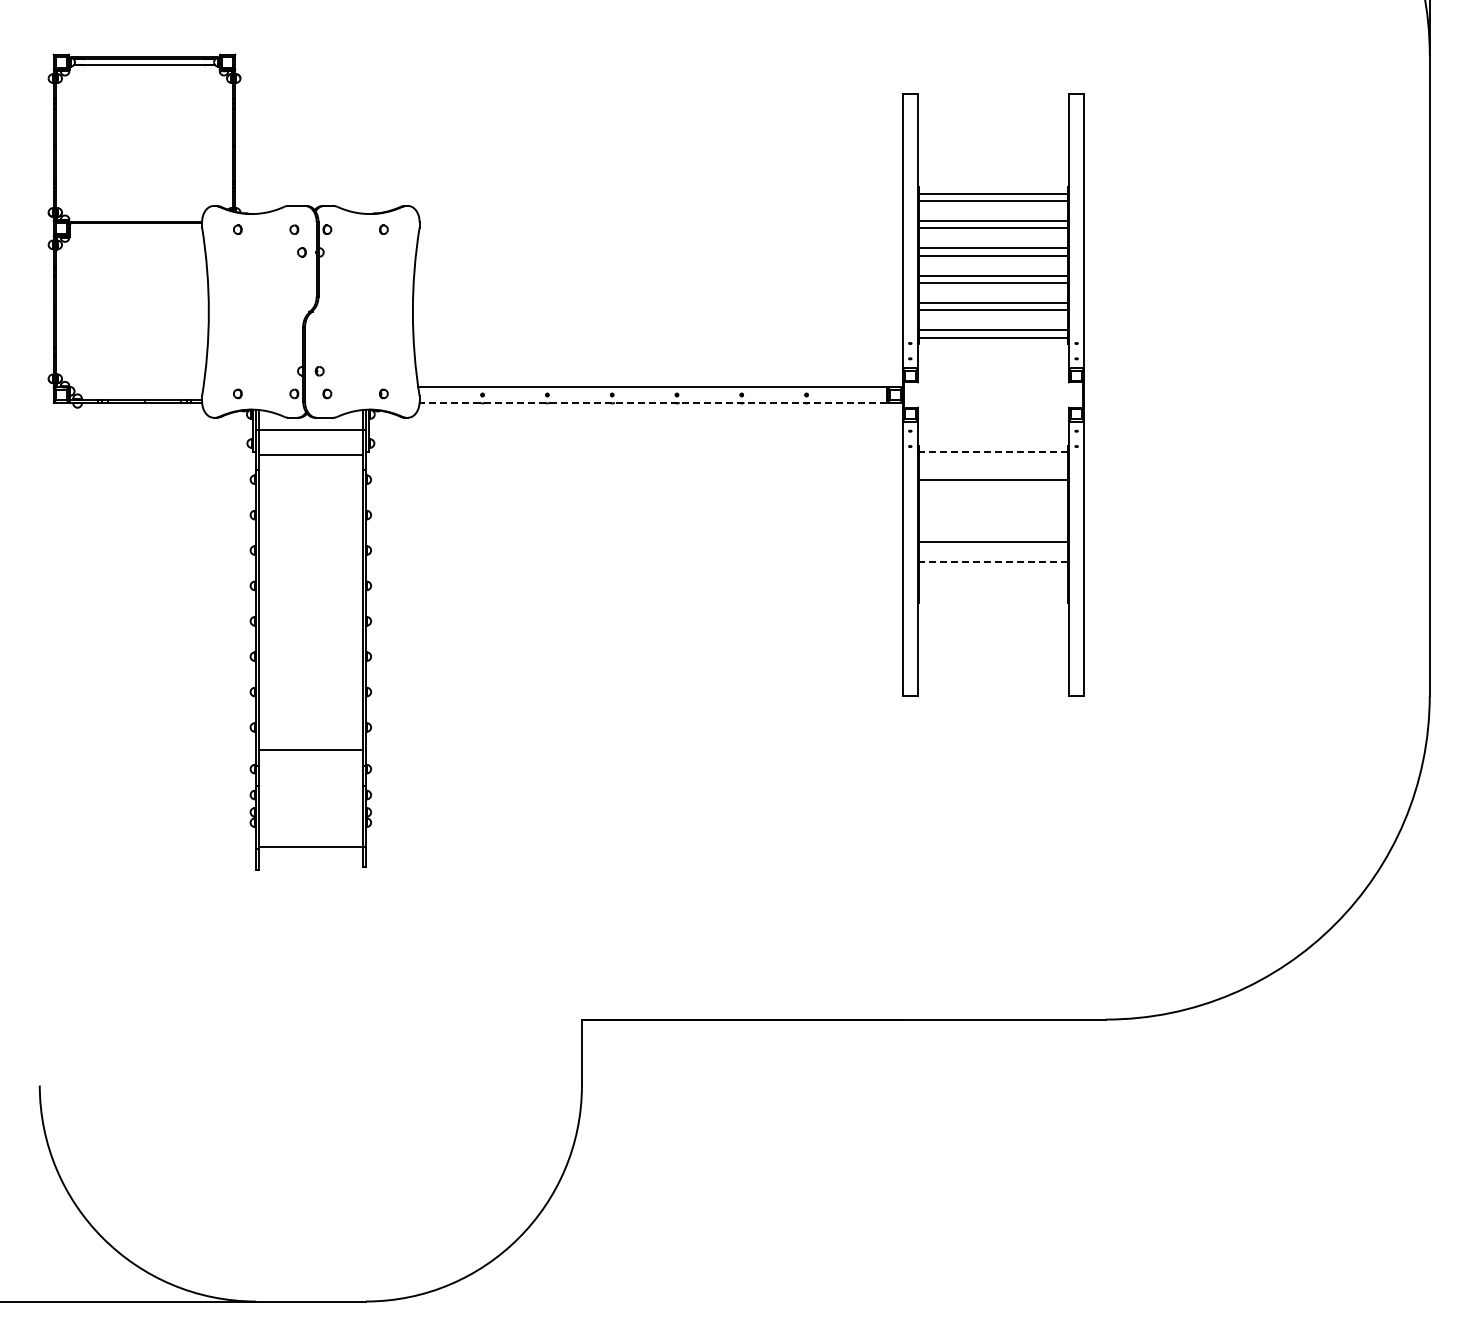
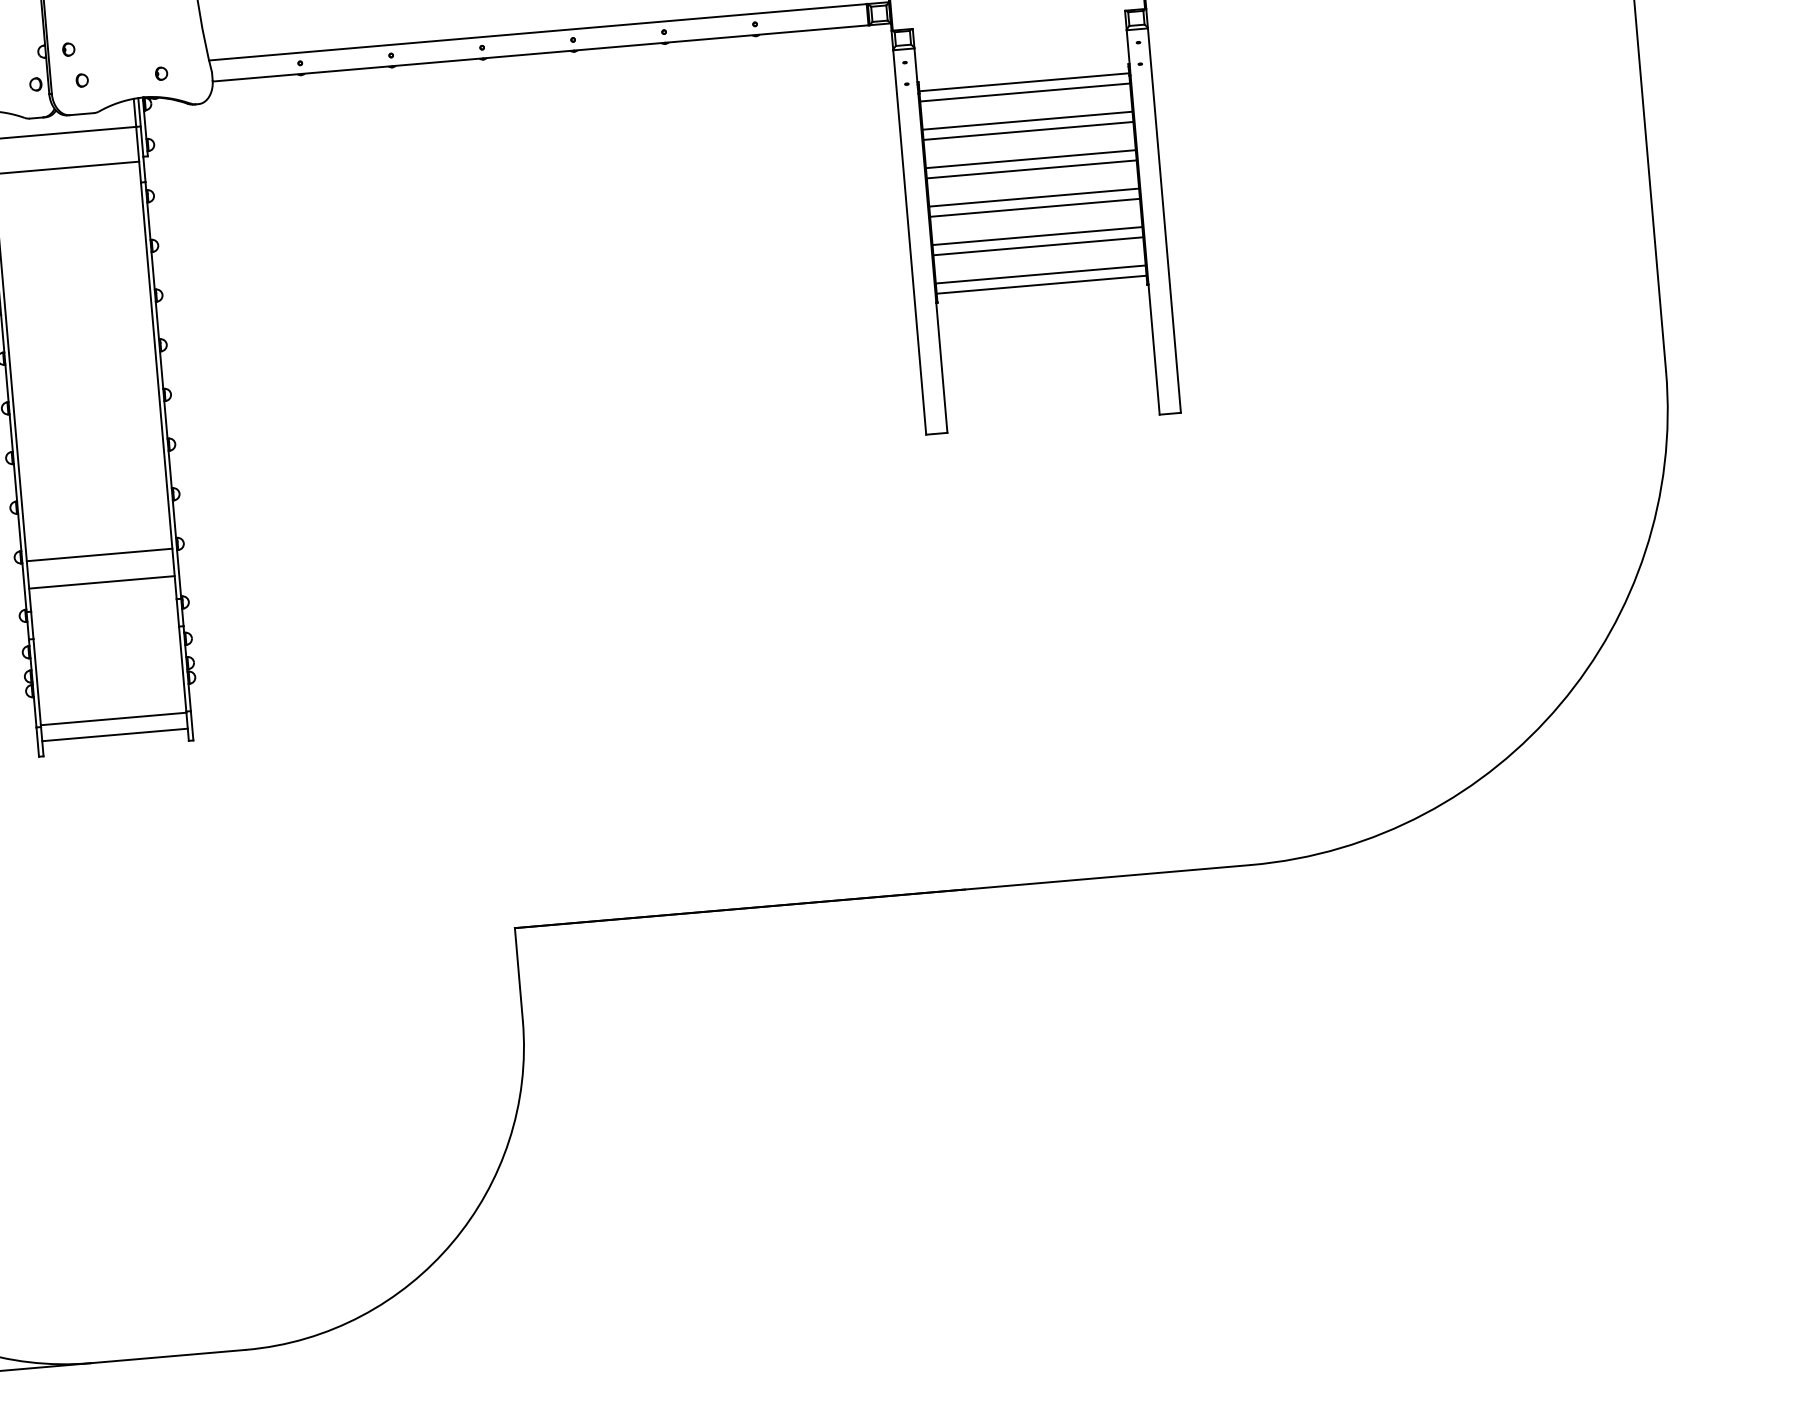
line: (653, 402) -> (541, 53), dashed -> solid
line: (993, 452) -> (1024, 82), dashed -> solid
line: (993, 459) -> (1025, 92), added
line: (993, 486) -> (1028, 130), added
line: (993, 507) -> (1031, 159), added
line: (993, 514) -> (1031, 169), added
line: (993, 534) -> (1034, 197), added
line: (993, 561) -> (1037, 235), dashed -> solid
line: (993, 569) -> (1038, 246), added
line: (993, 589) -> (1040, 274), added
line: (993, 596) -> (1041, 284), added
line: (310, 730) -> (99, 554), added
line: (310, 858) -> (114, 734), added

